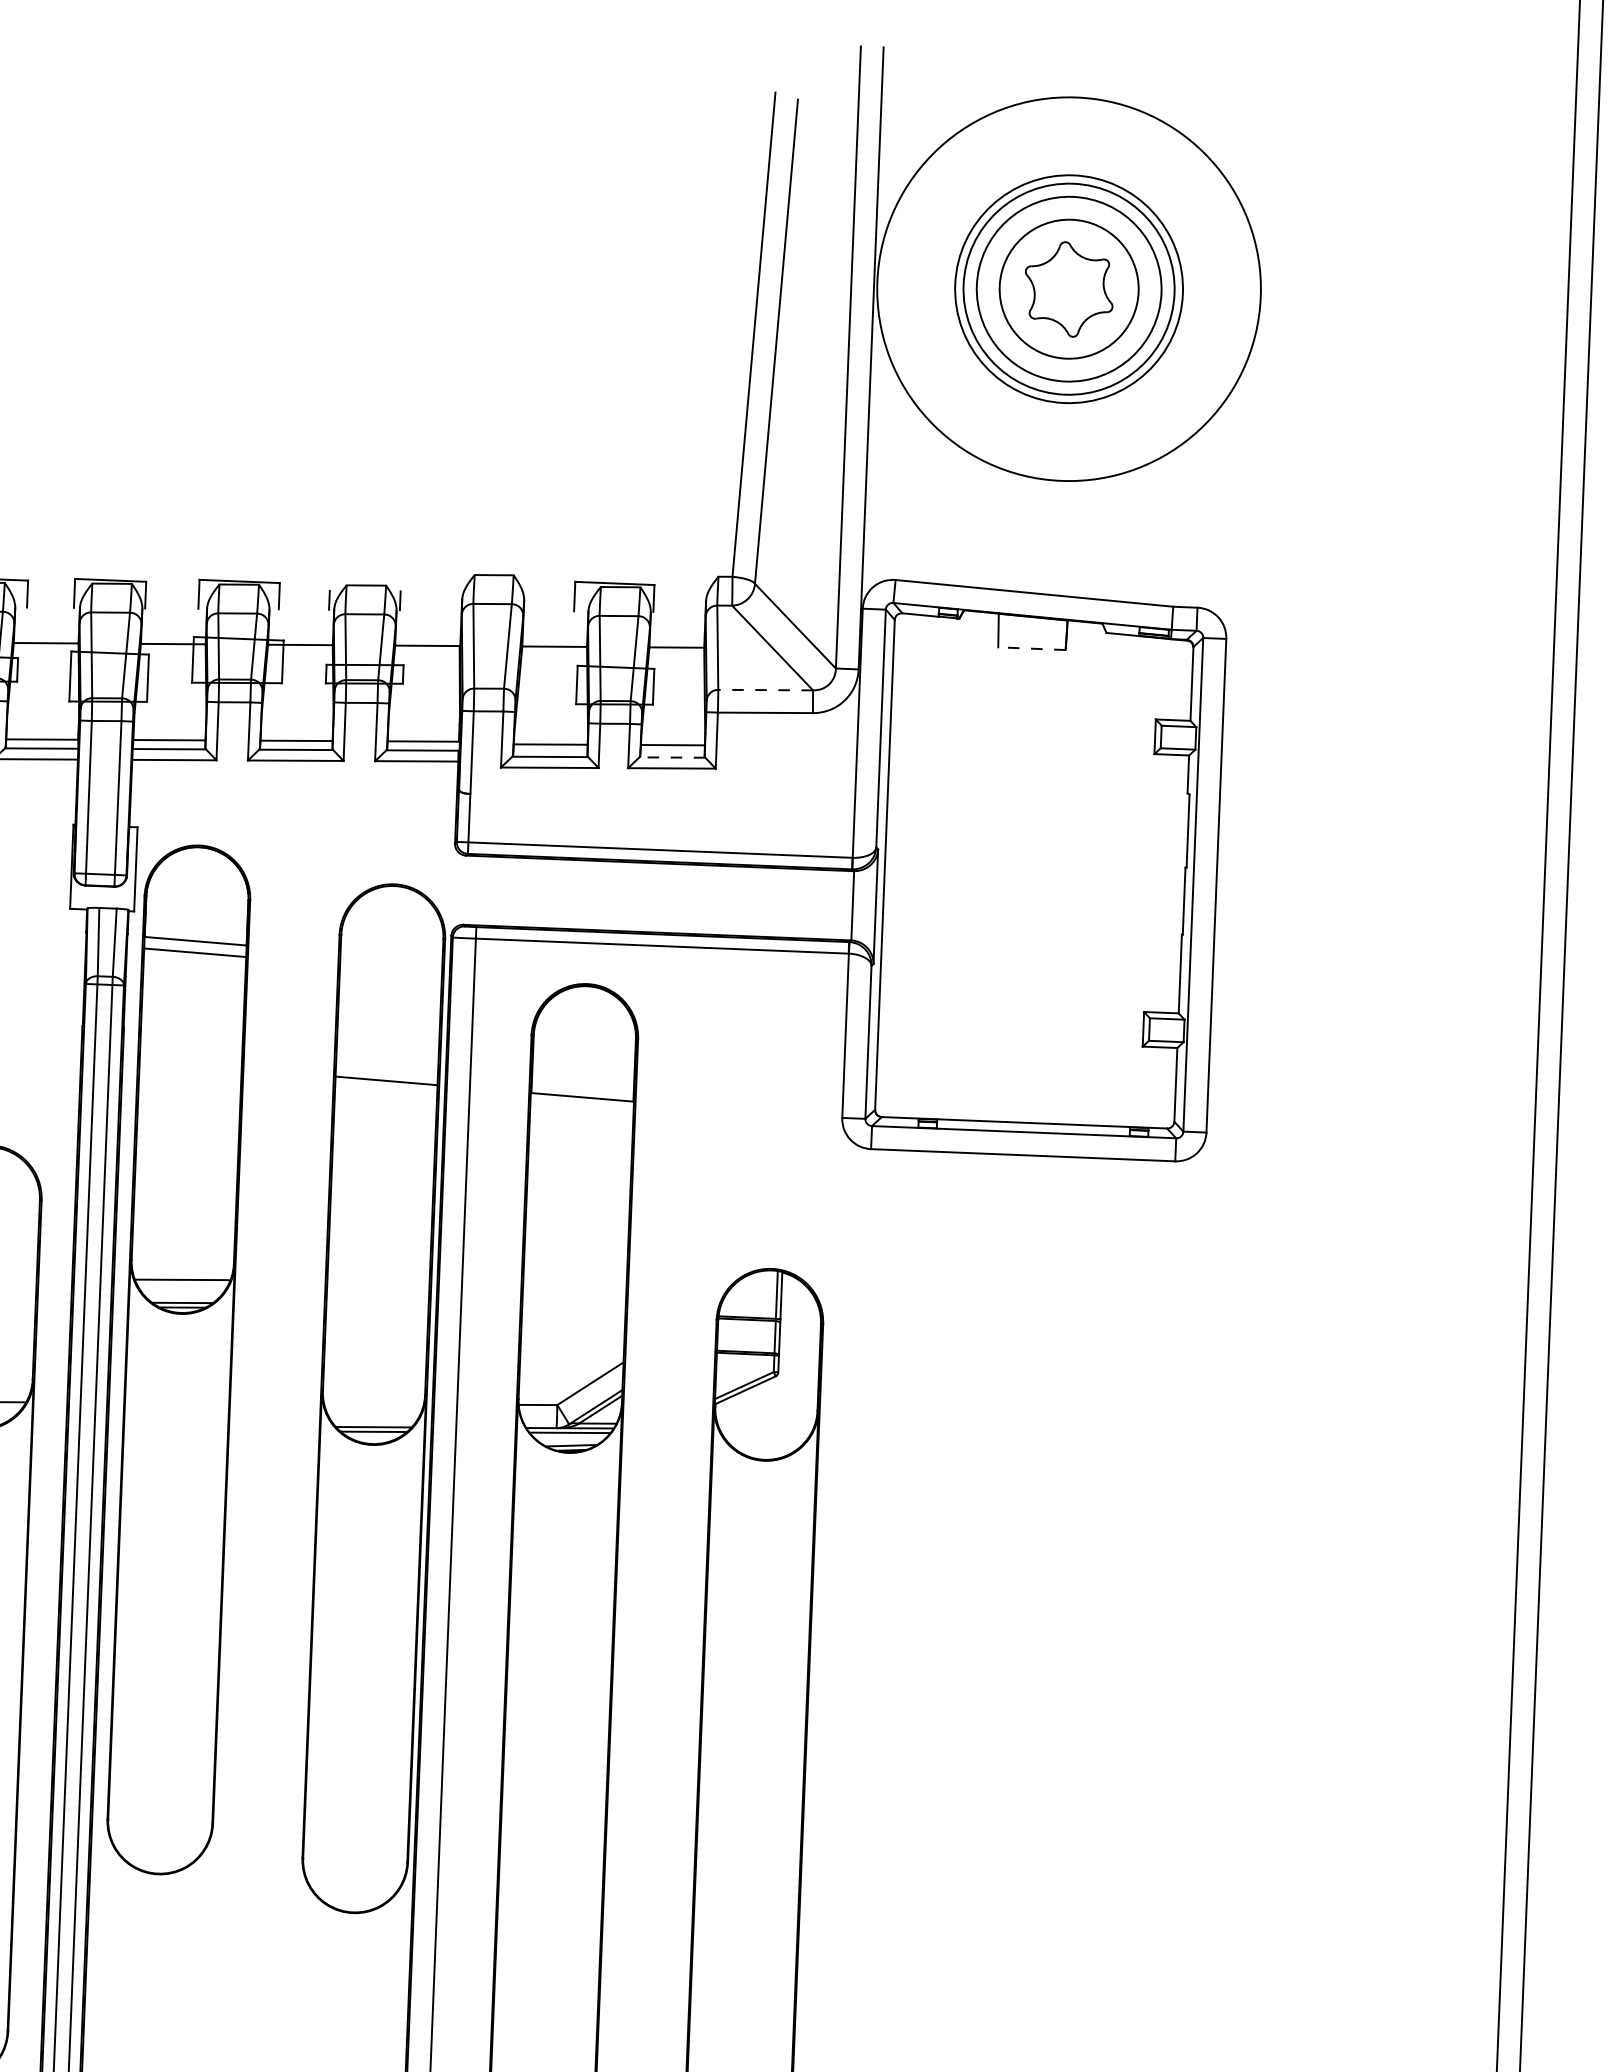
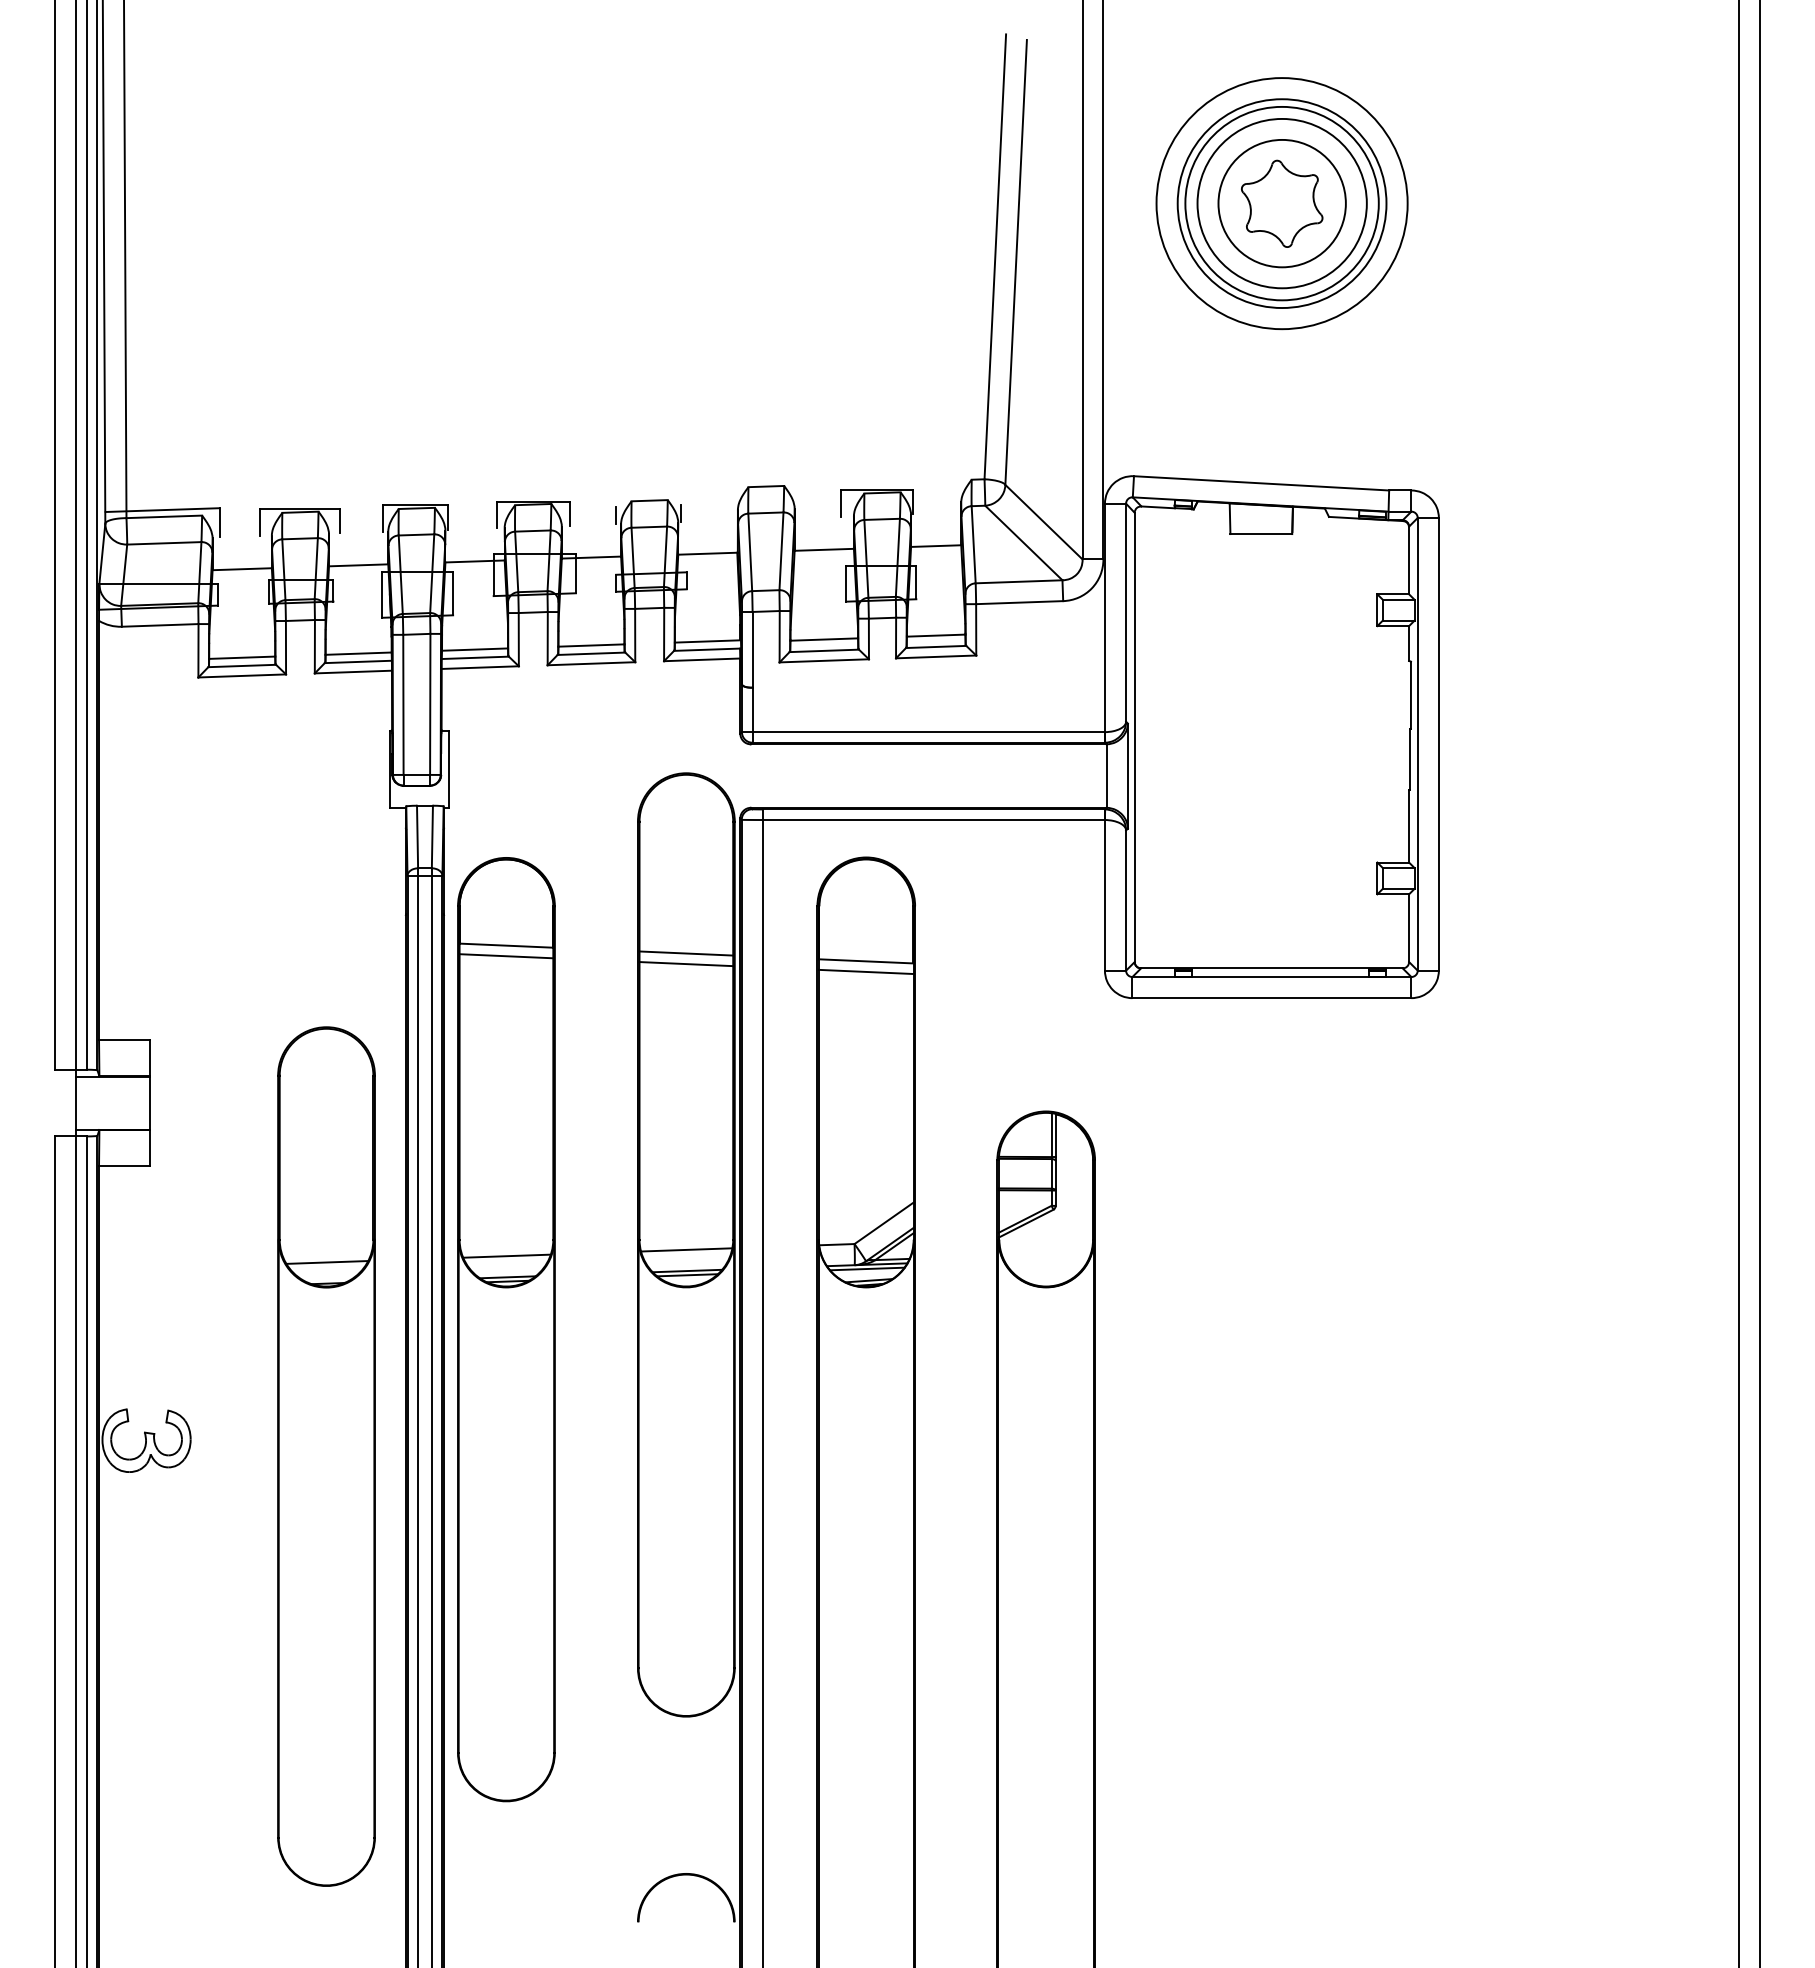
circle: (1068, 289) -> (1281, 203), size x0.71
line: (1032, 649) -> (1261, 534), dashed -> solid
line: (765, 689) -> (1018, 581), dashed -> solid
line: (671, 757) -> (935, 646), dashed -> solid
line: (386, 1092) -> (686, 964), added
line: (581, 1108) -> (865, 971), added
part: (178, 1359) -> (506, 1329), moved
line: (373, 1403) -> (686, 1249), added

